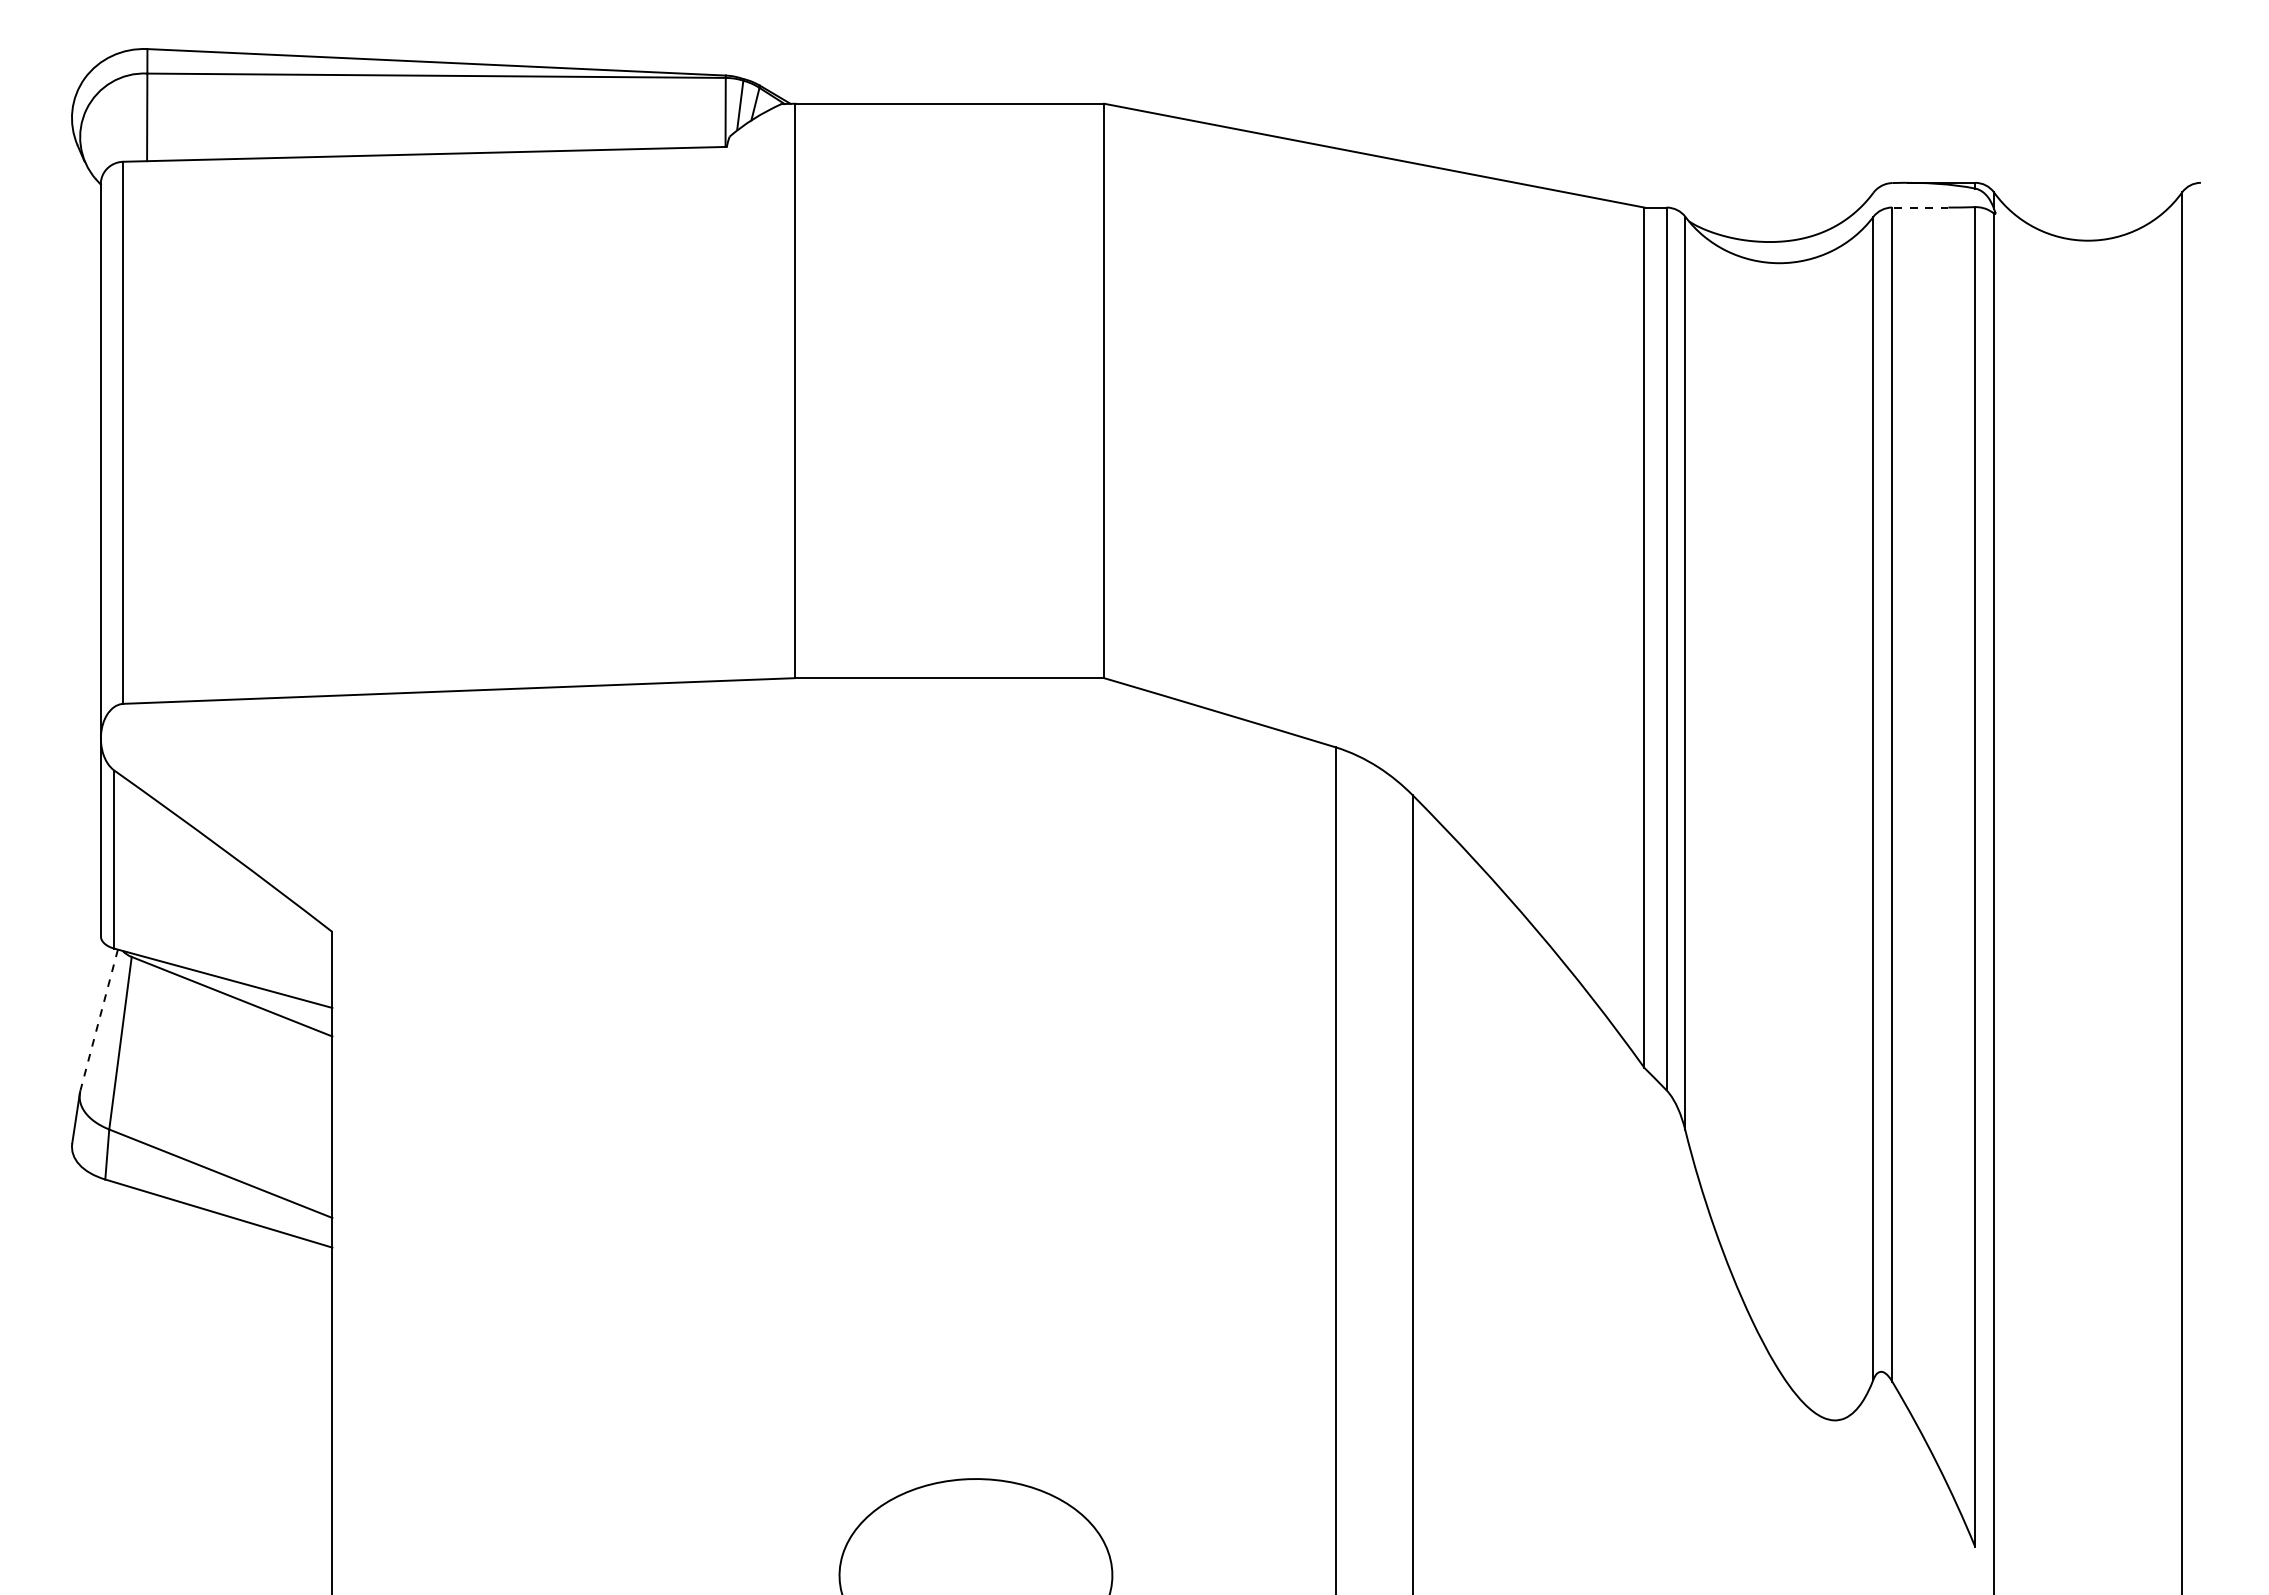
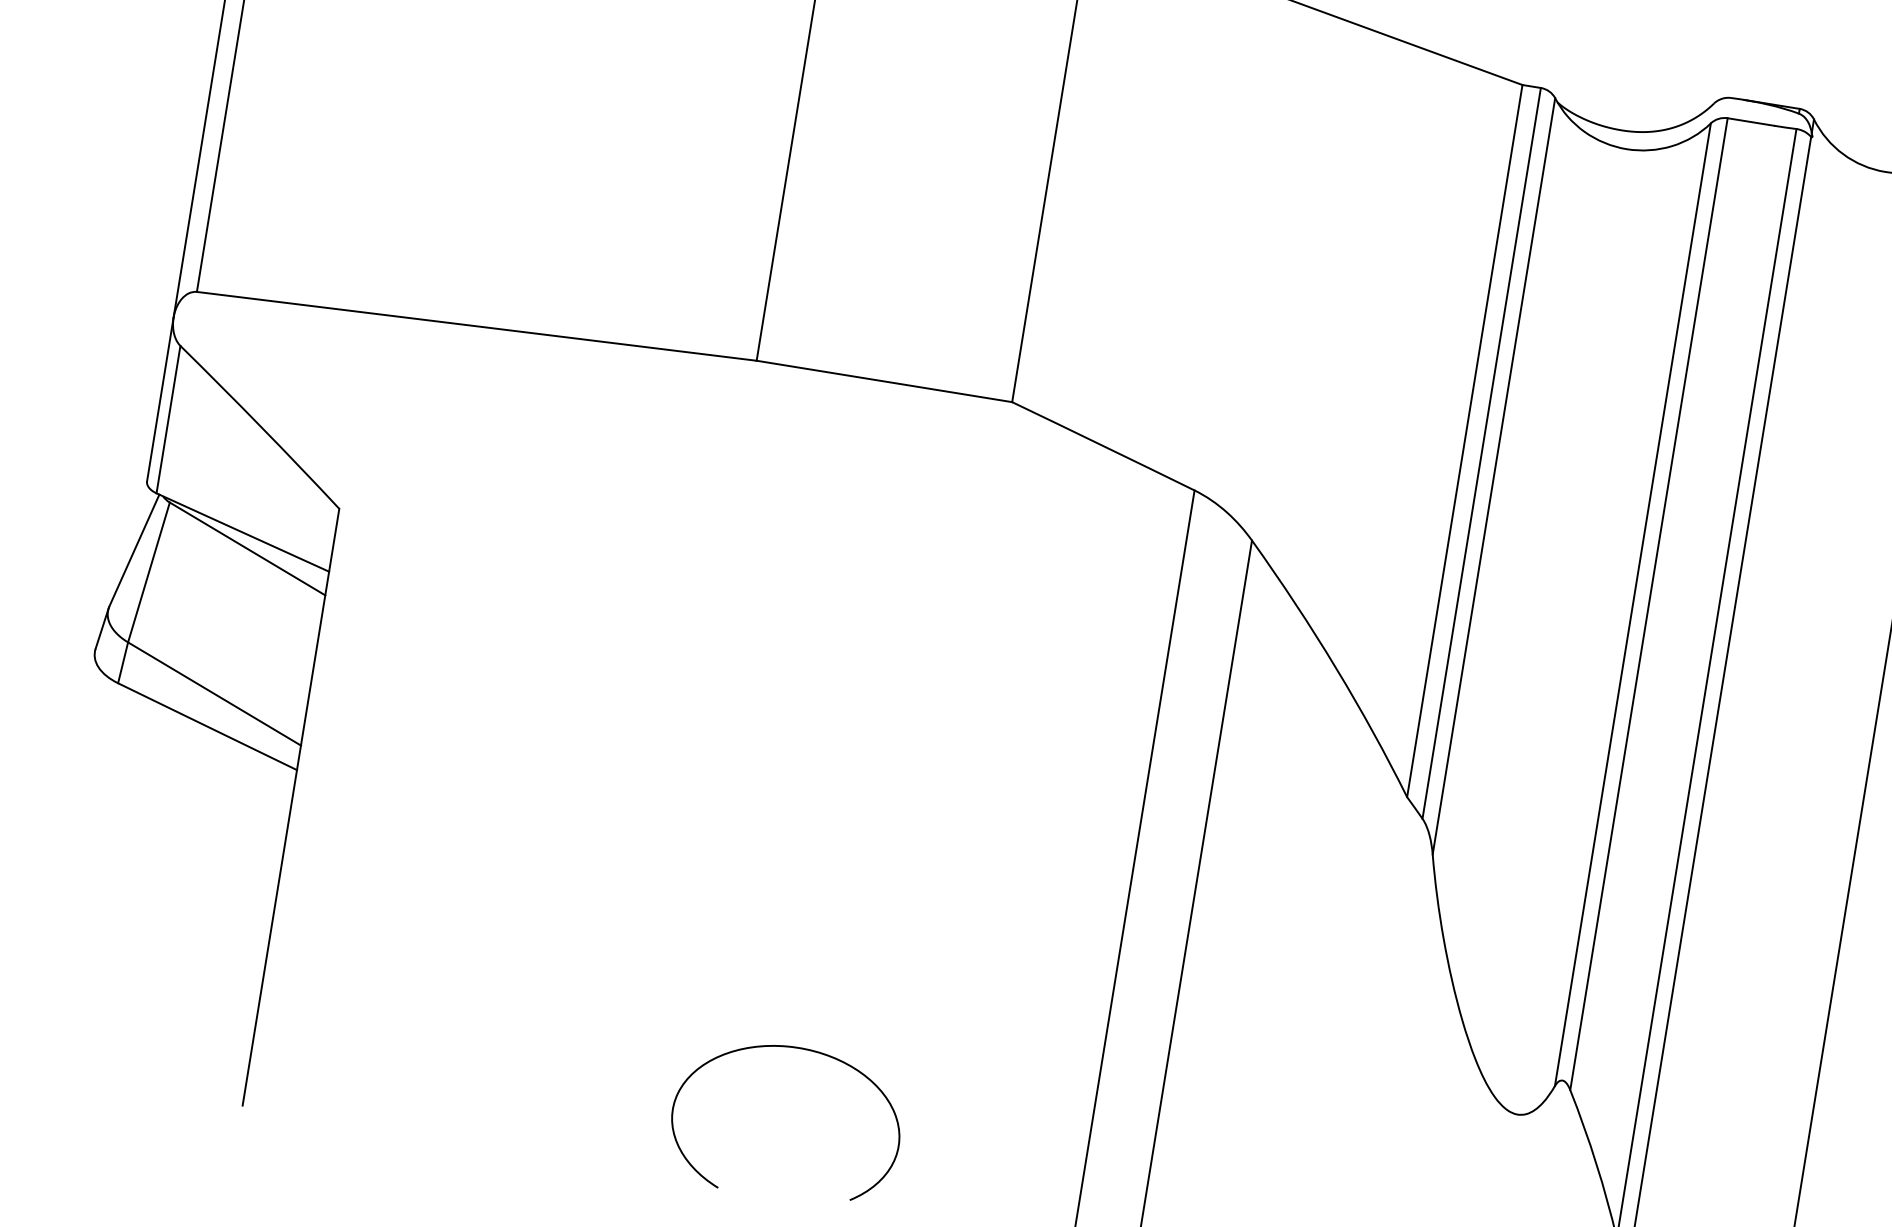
line: (1919, 207) -> (1750, 121), dashed -> solid
line: (99, 1020) -> (134, 550), dashed -> solid

